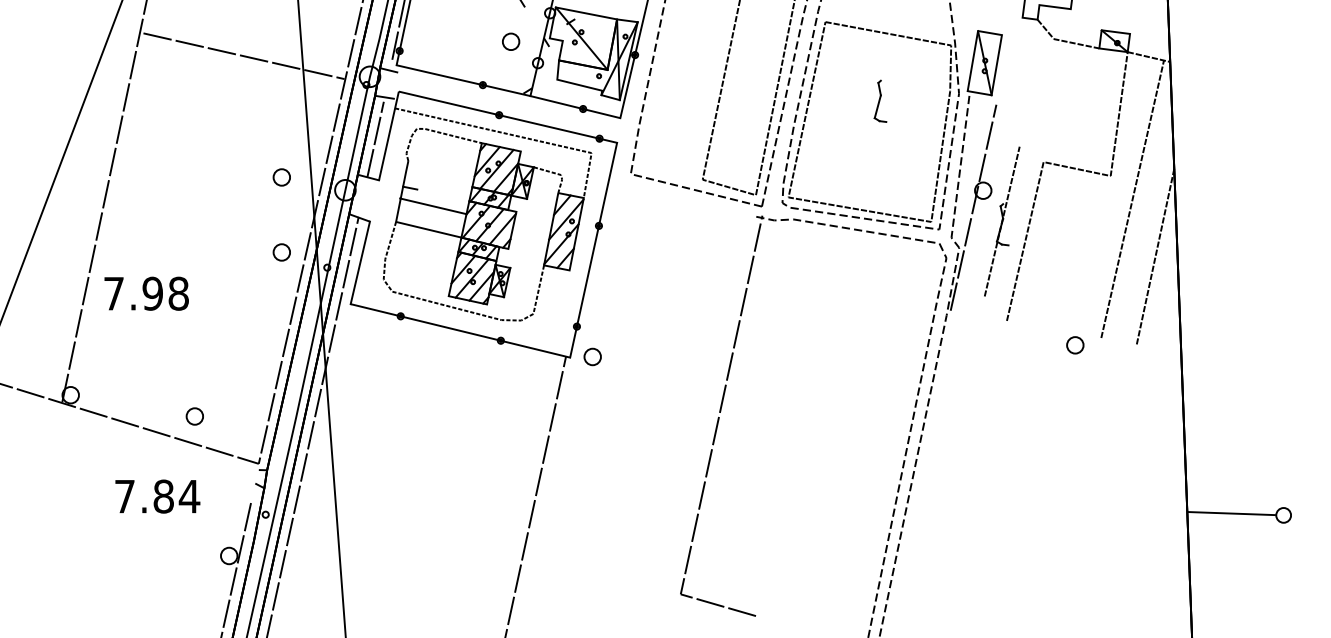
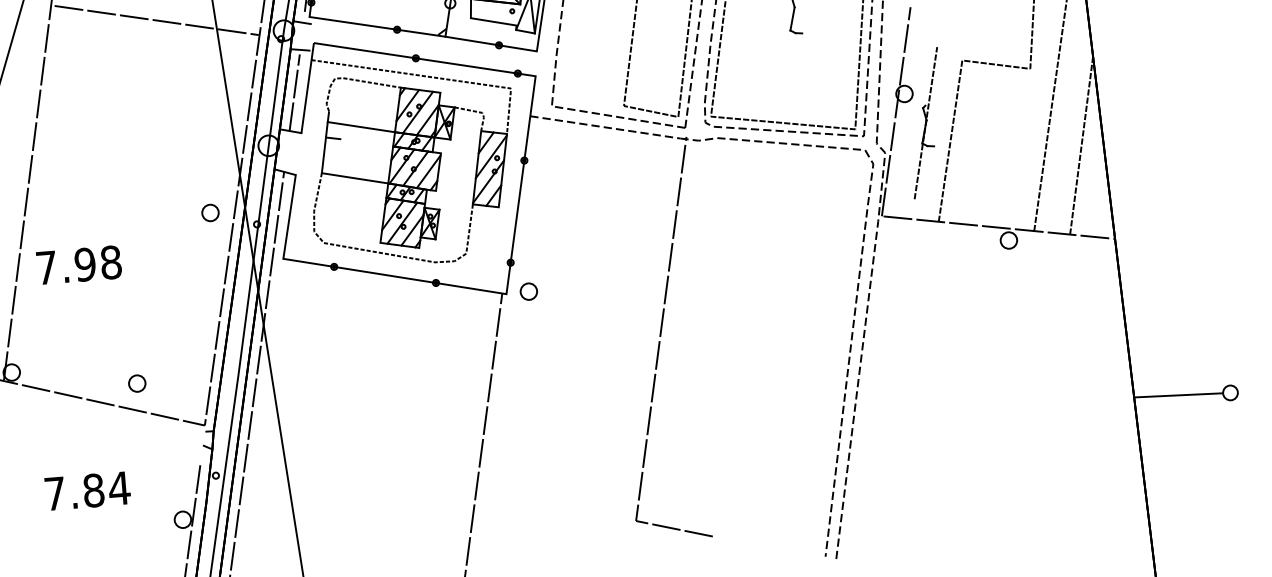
part: (281, 177) -> (204, 138), removed
line: (682, 199) -> (605, 127), added
line: (433, 206) -> (361, 127), moved
line: (1066, 331) -> (998, 227), added
text: (157, 496) -> (87, 491), moved

